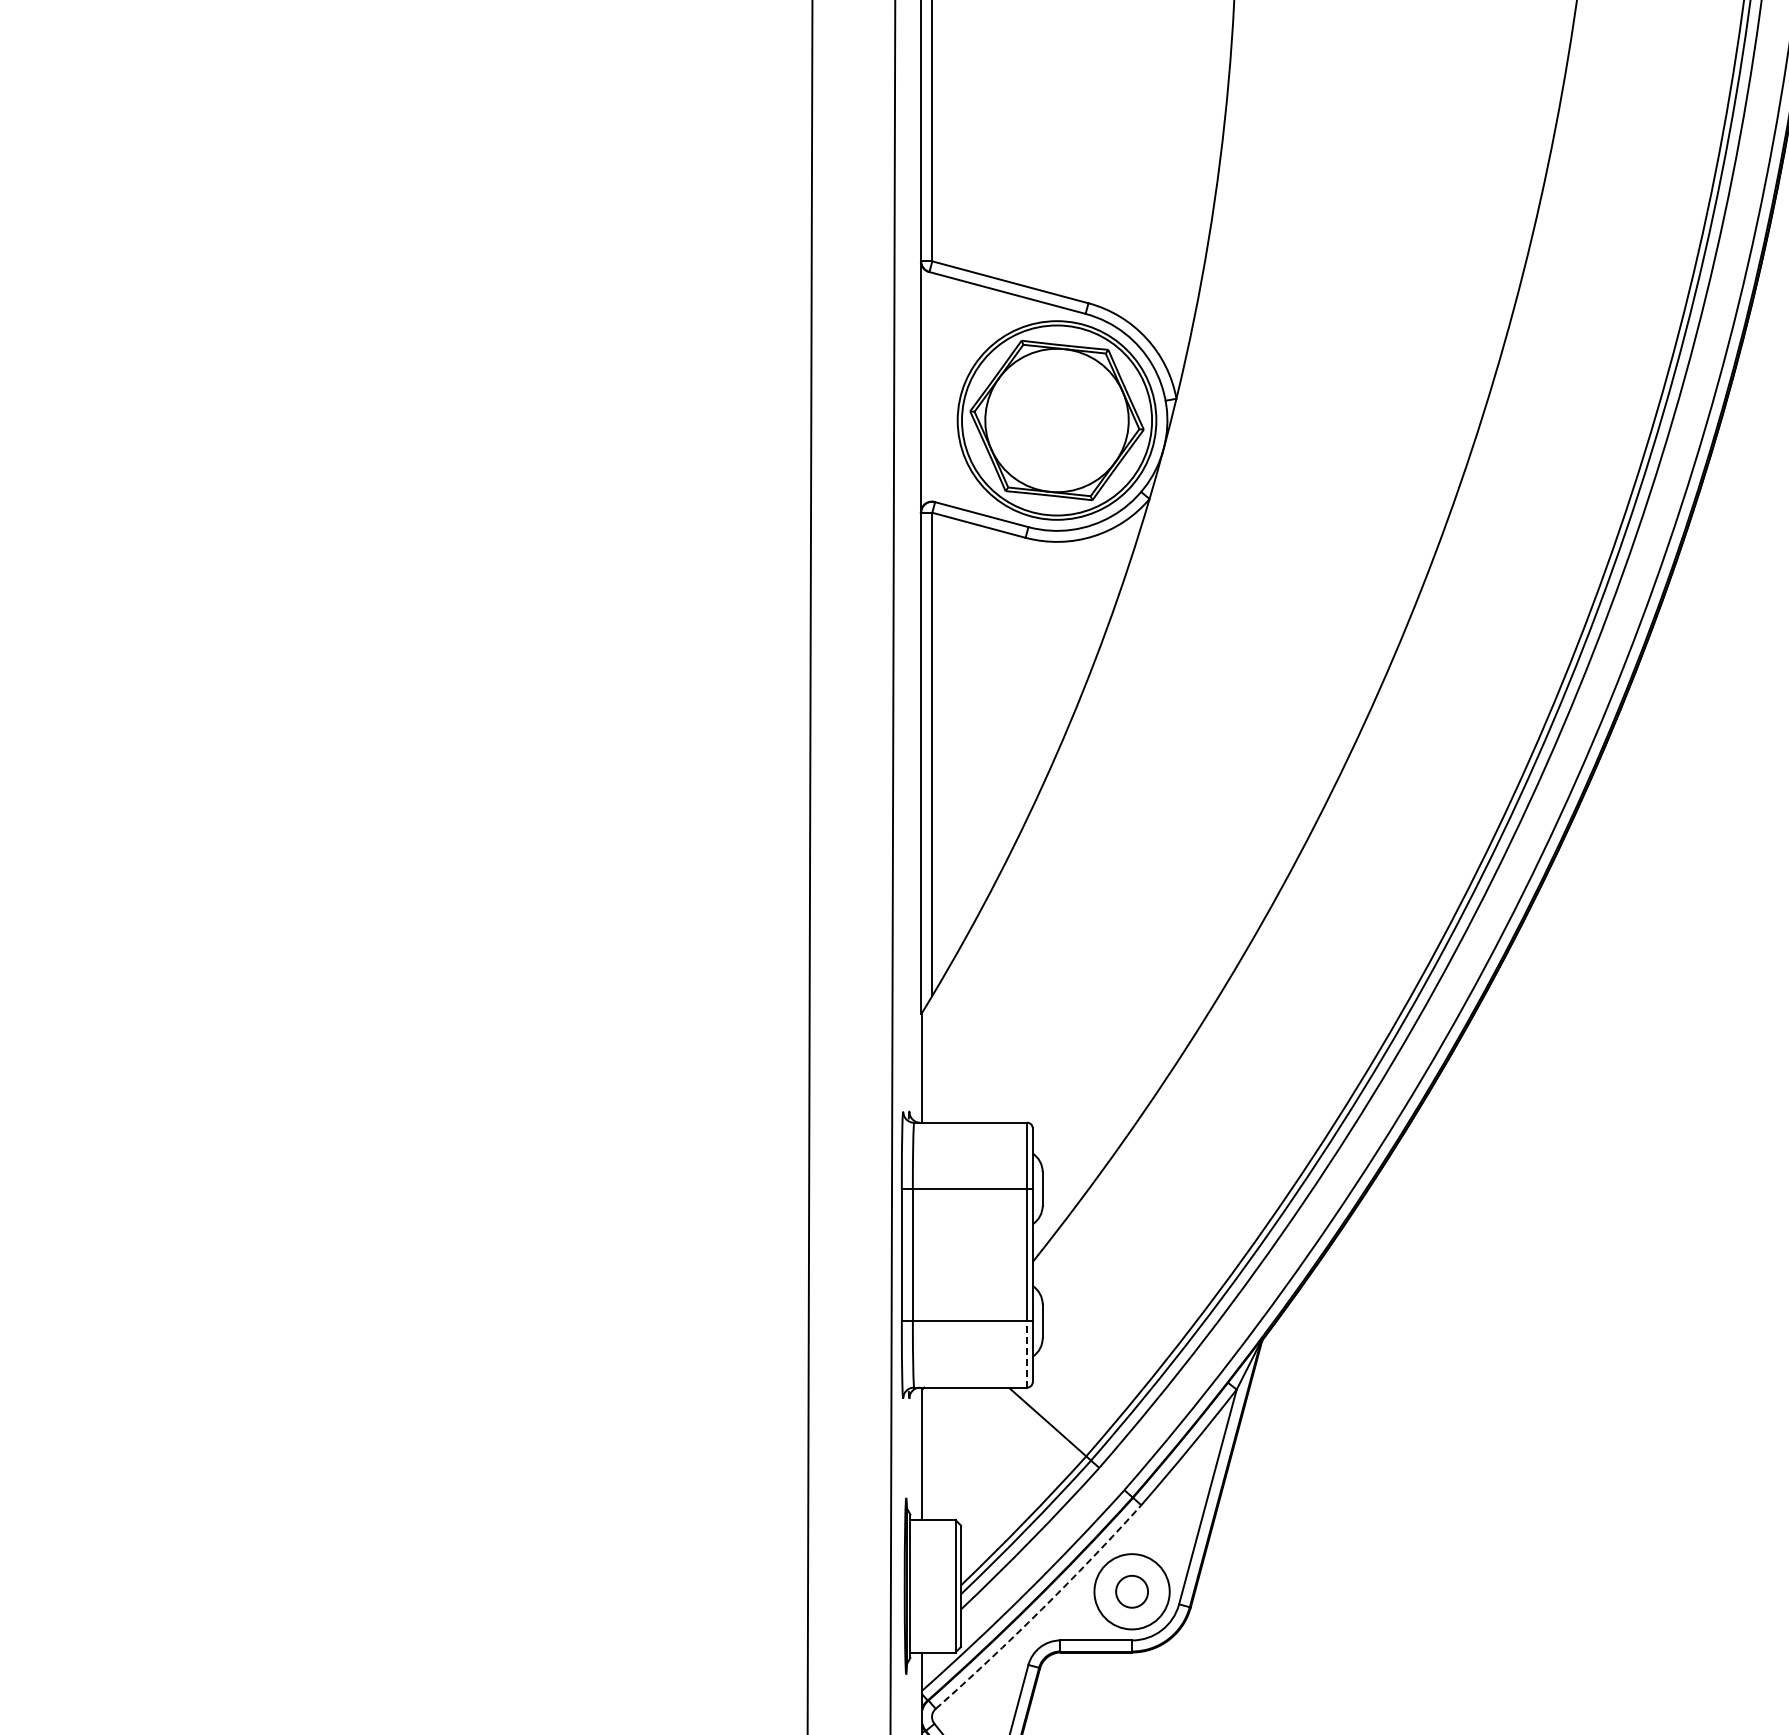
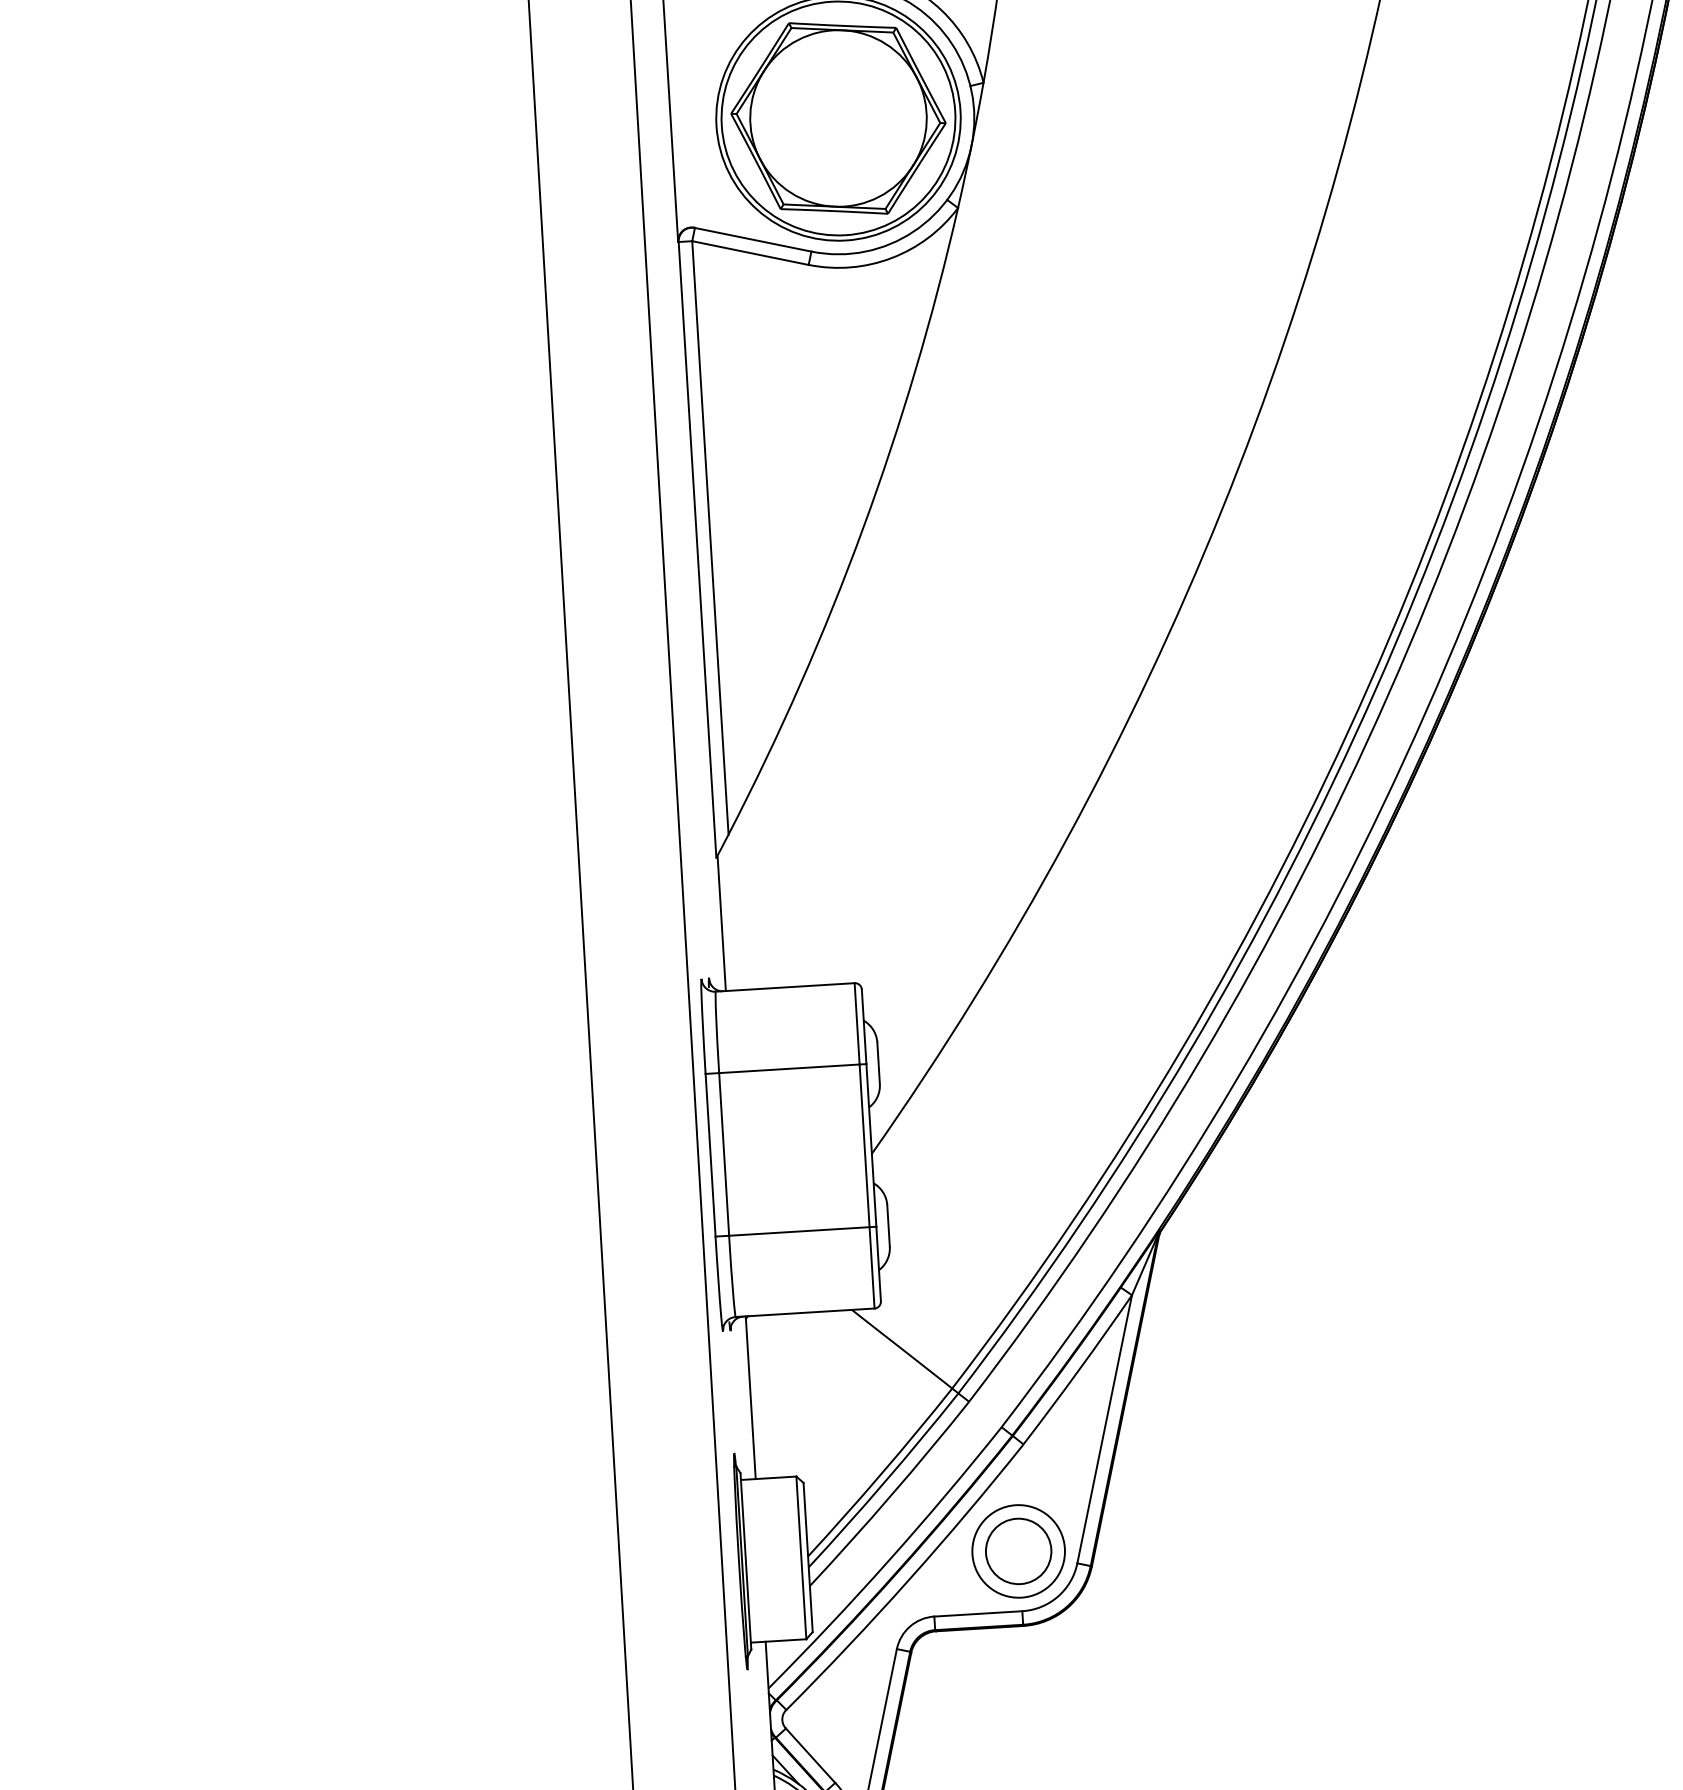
line: (1027, 1354) -> (872, 1267), dashed -> solid
circle: (1131, 1591) -> (1017, 1551), size x1.67
arc: (1041, 1609) -> (908, 1579), dashed -> solid

